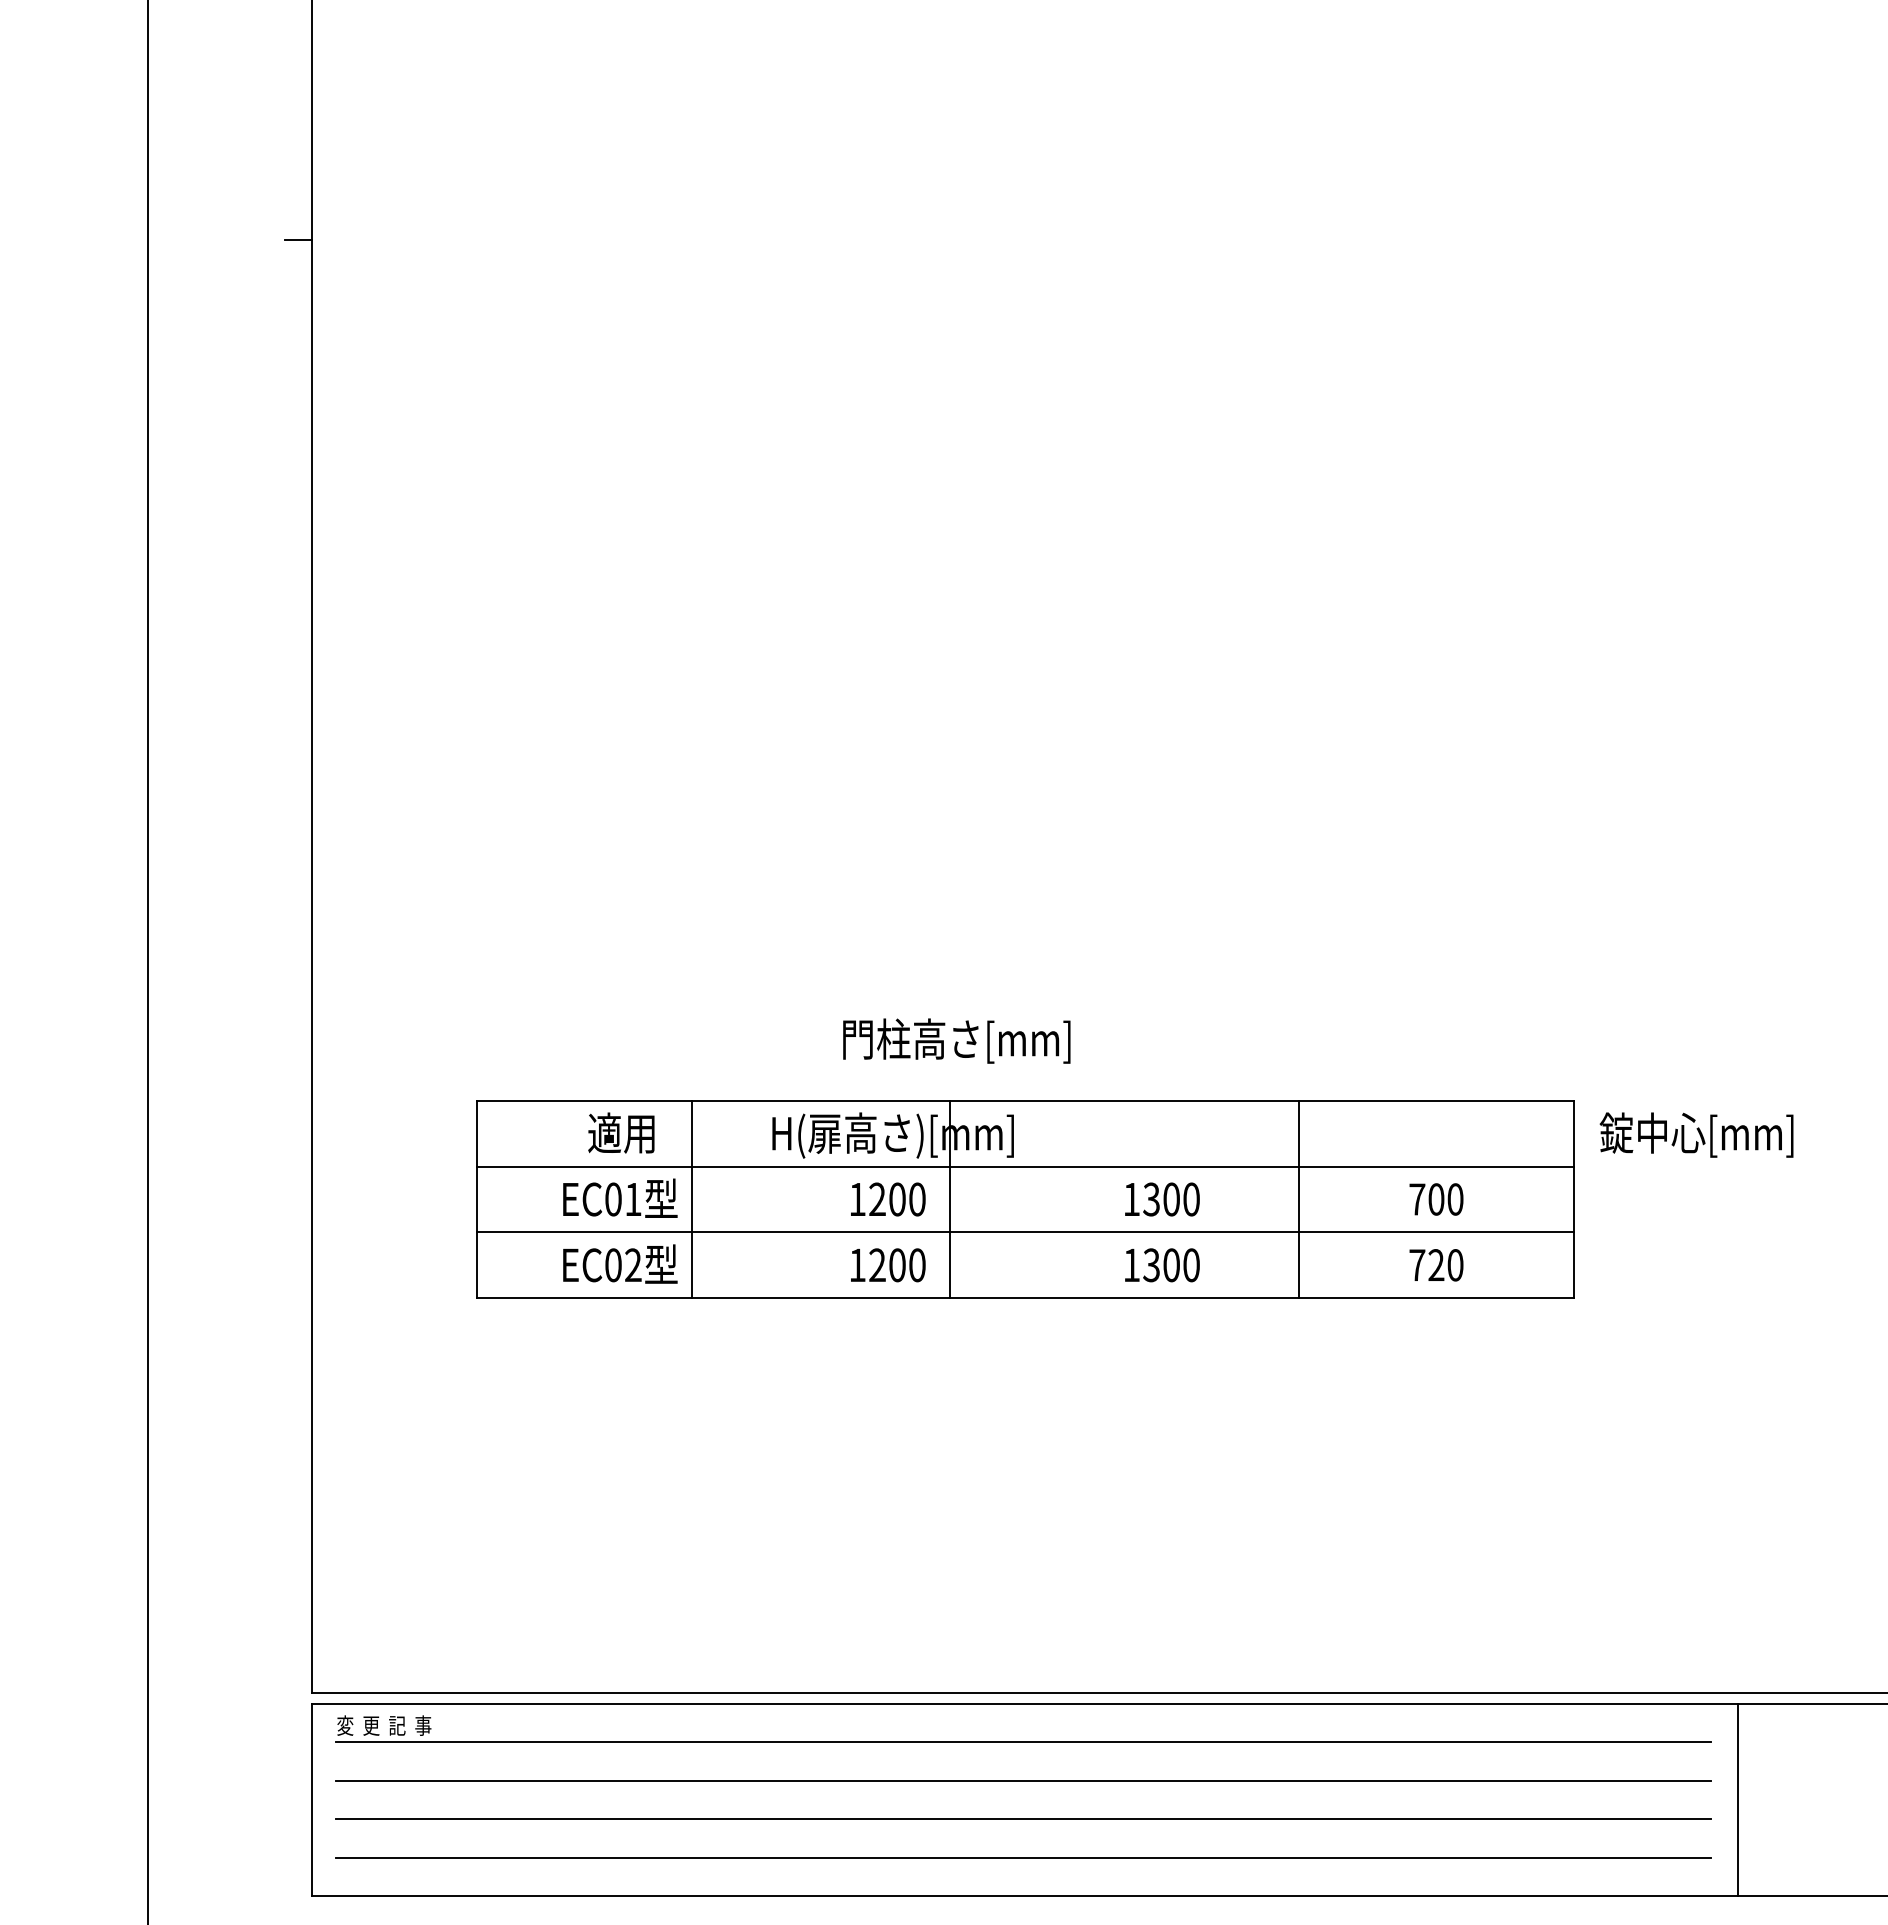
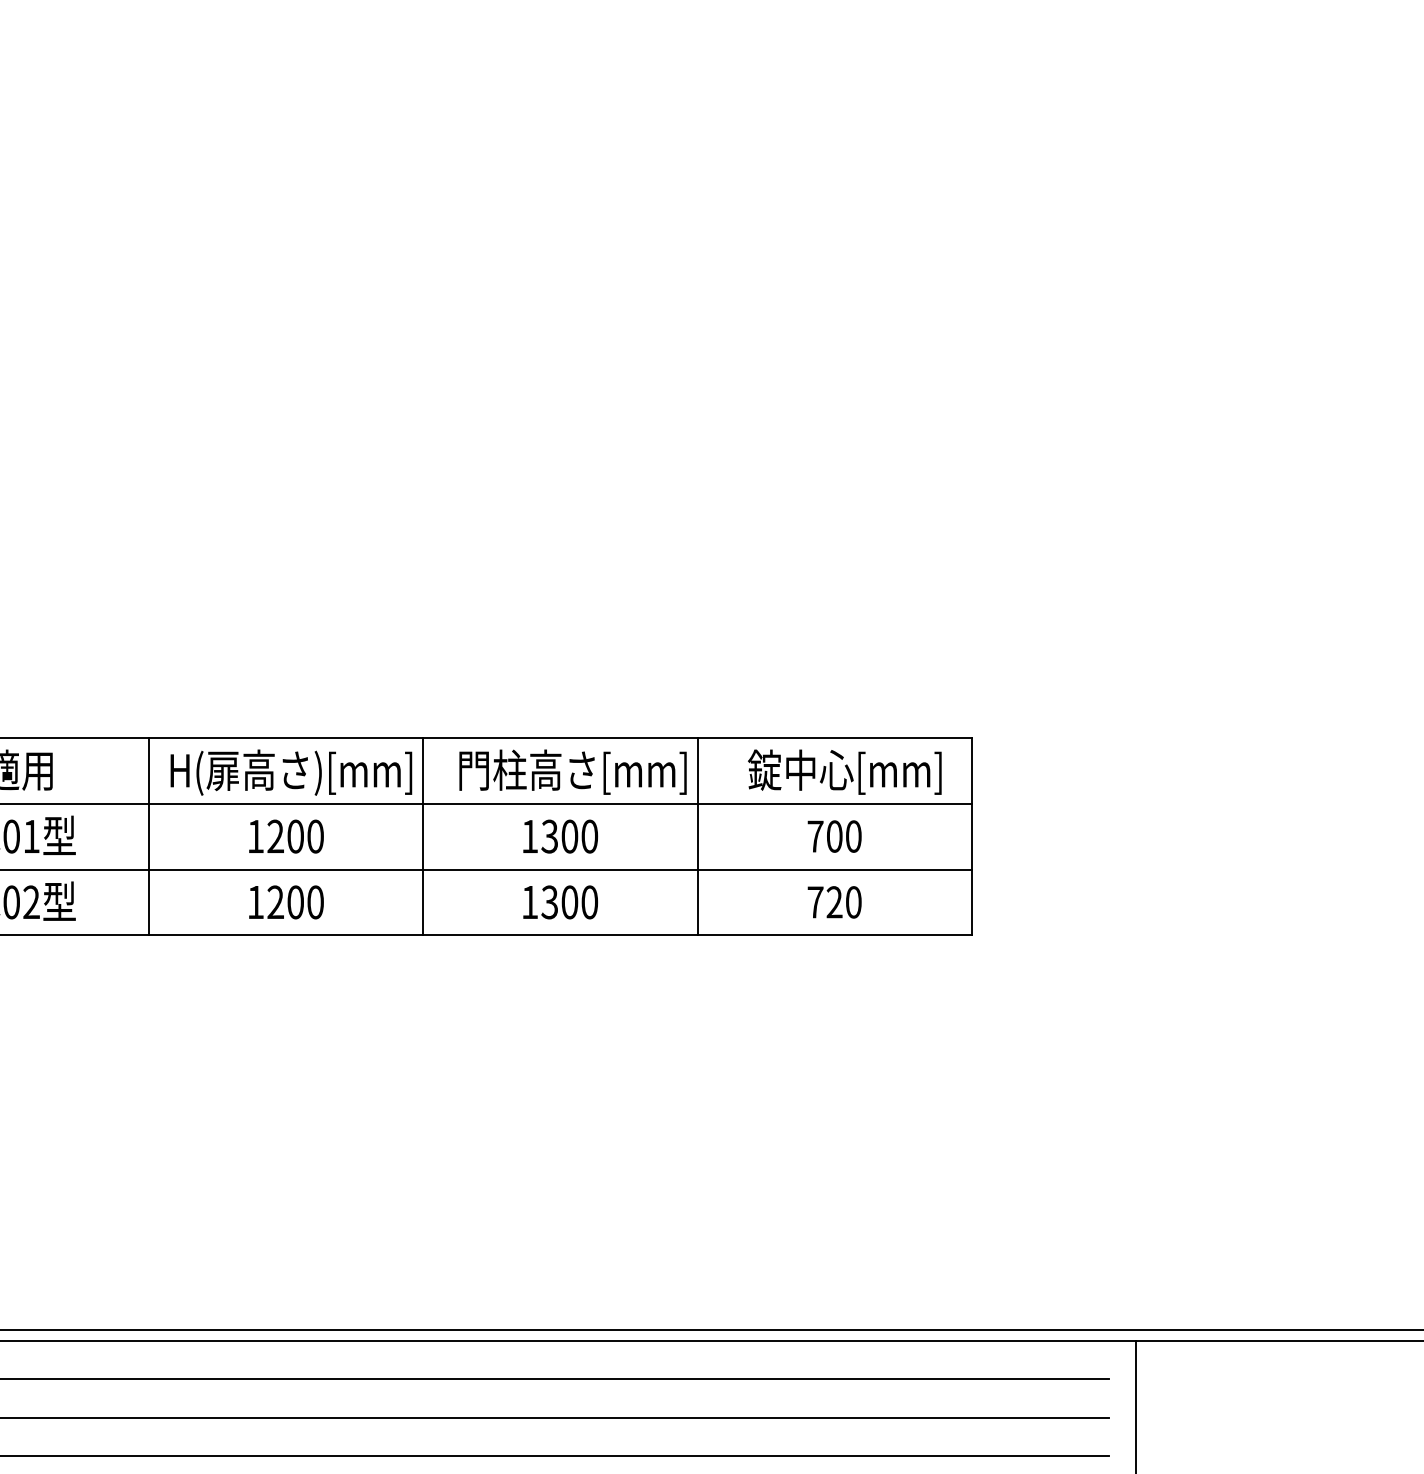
text: (956, 1040) -> (572, 771), moved
text: (1696, 1134) -> (844, 771), moved
line: (692, 1199) -> (149, 836), moved
line: (950, 1199) -> (423, 836), moved

